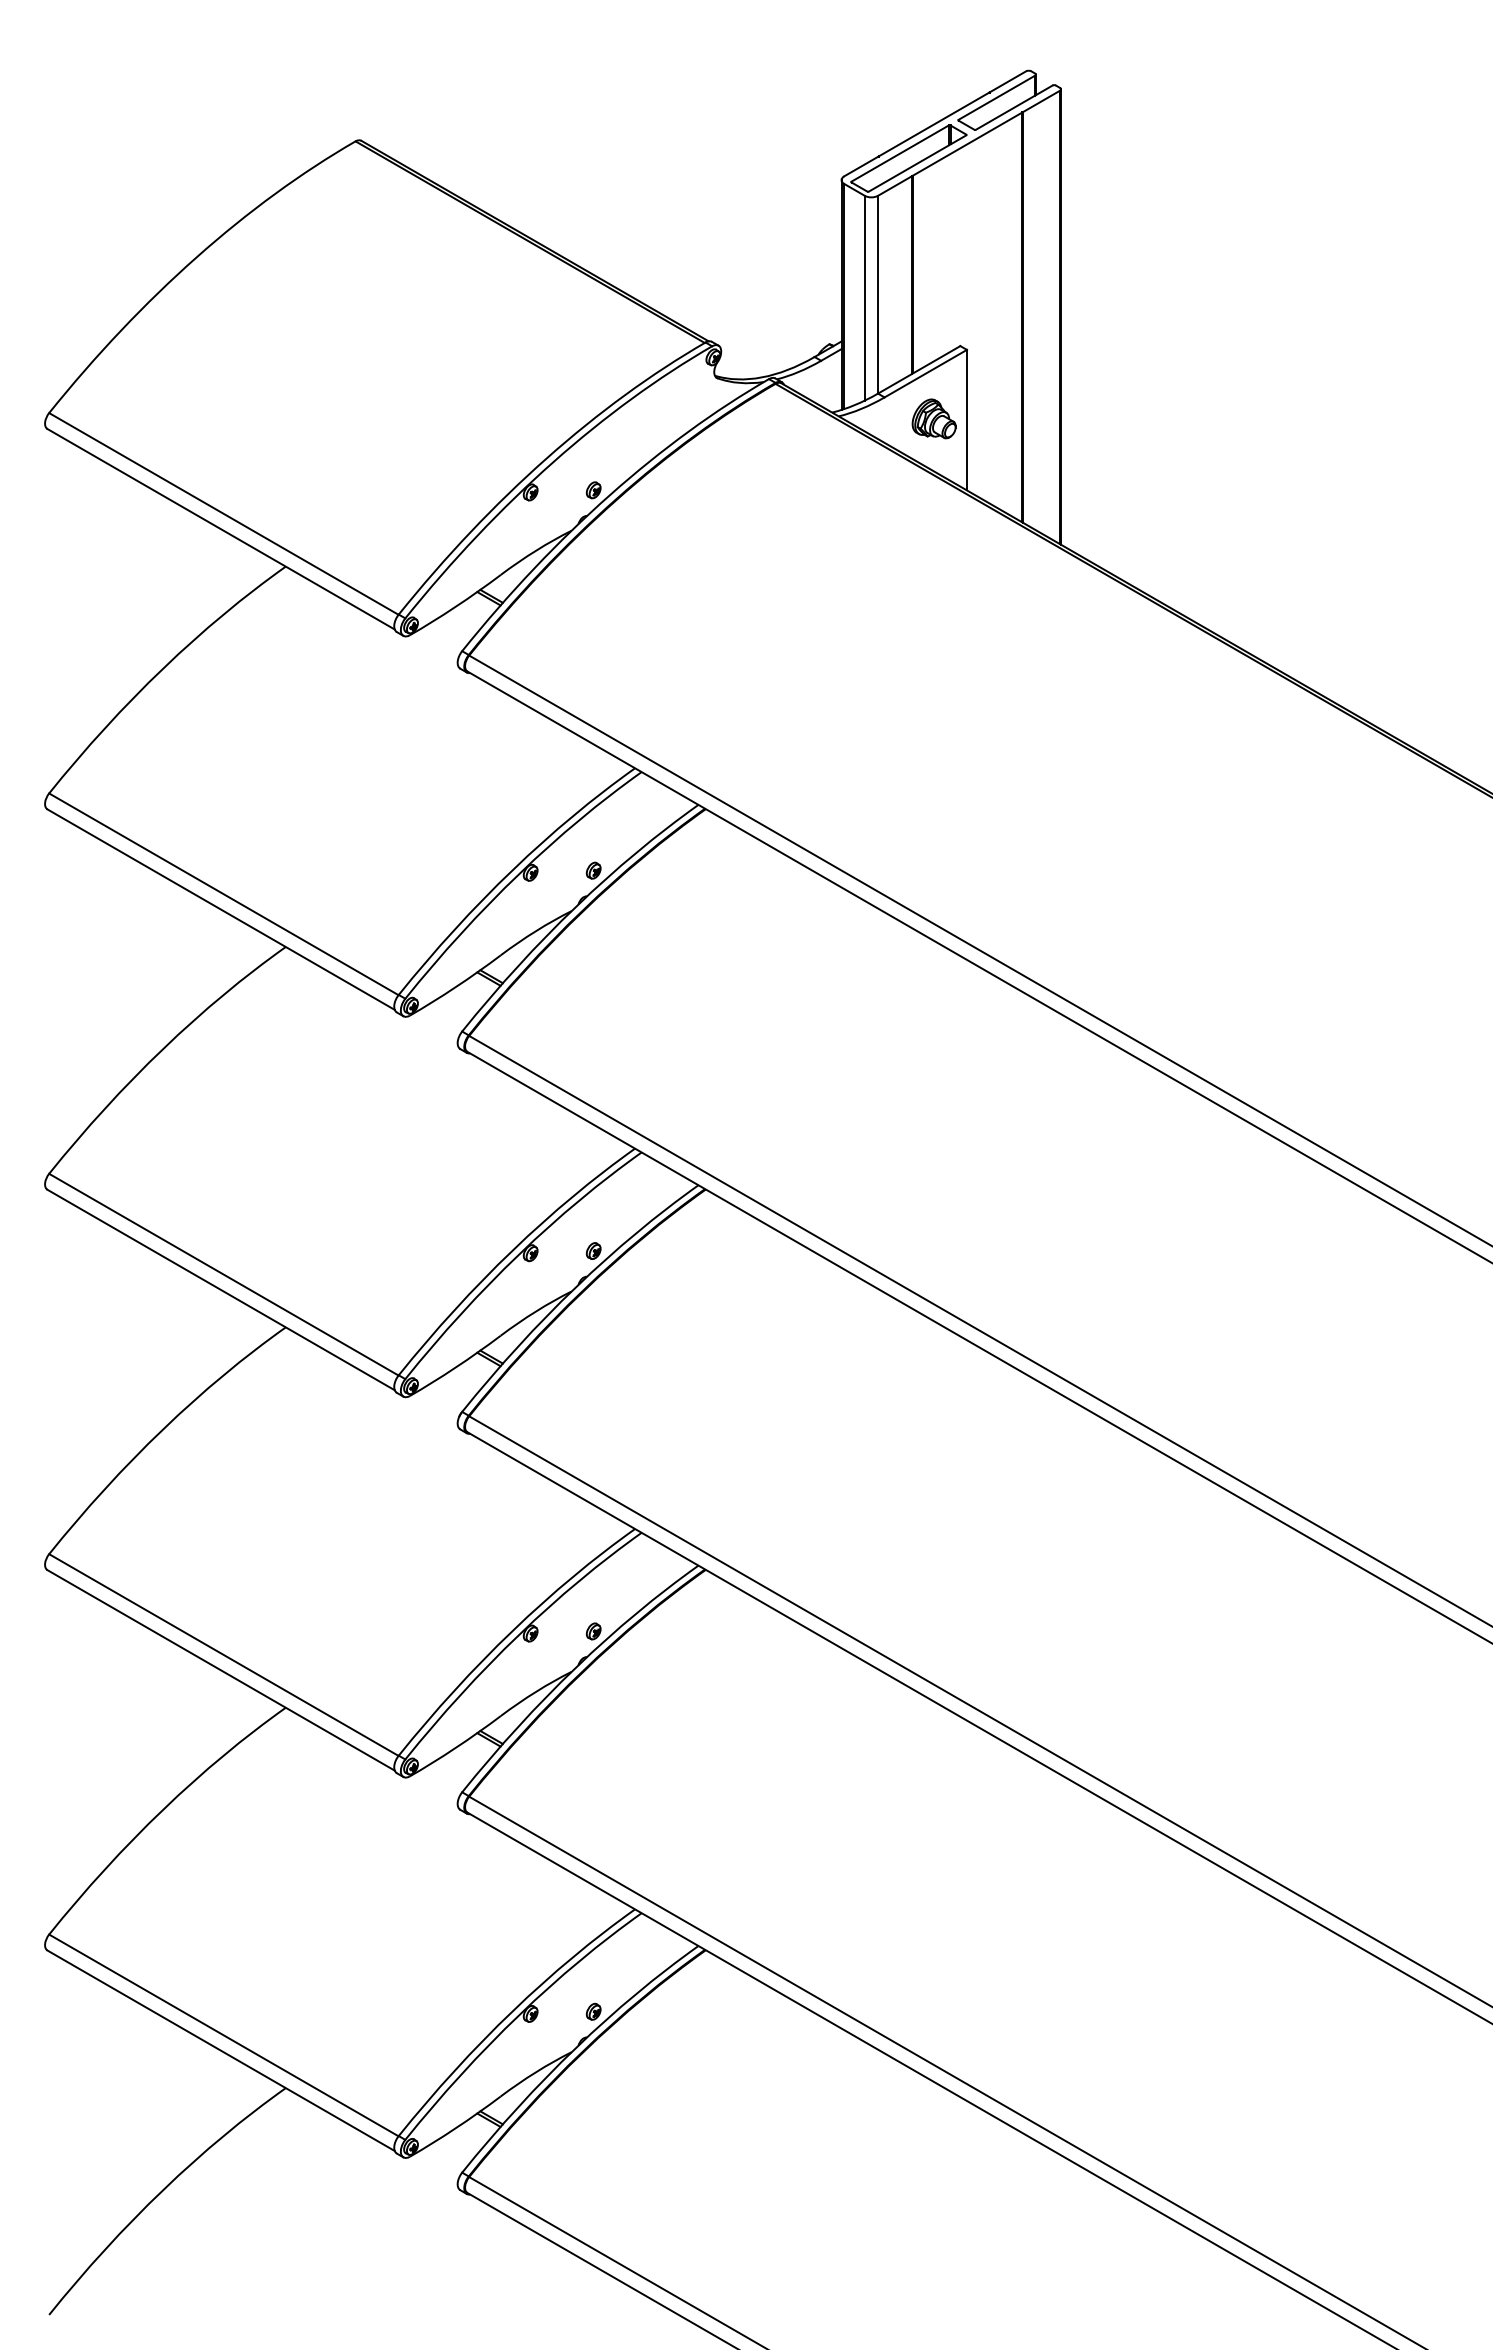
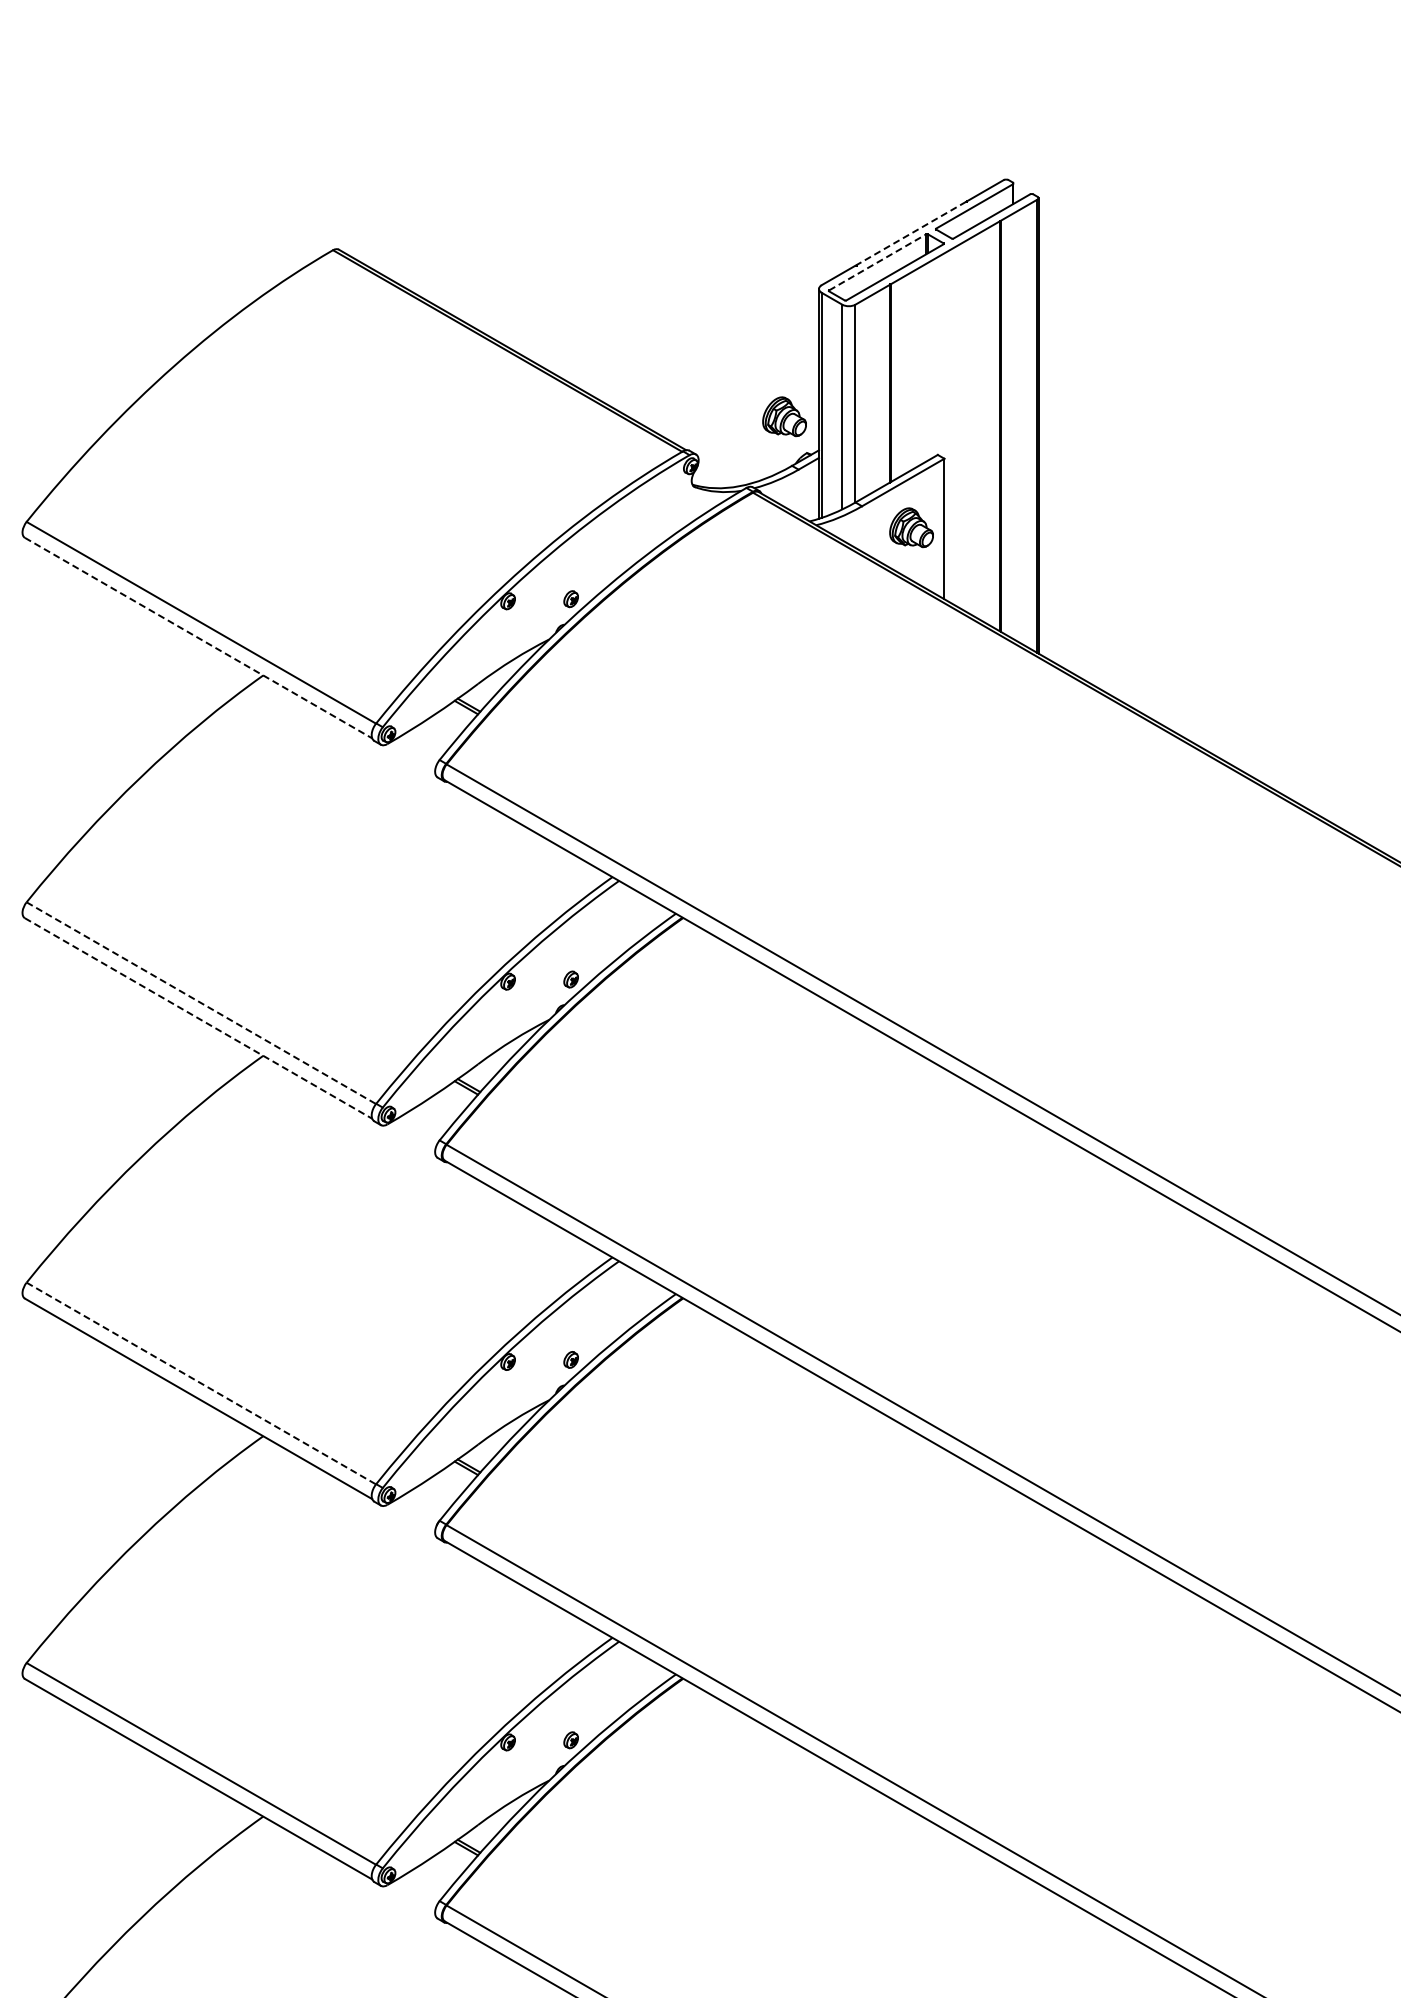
line: (933, 124) -> (910, 233), solid -> dashed
line: (900, 153) -> (877, 262), solid -> dashed
part: (806, 307) -> (783, 416), added
line: (221, 529) -> (198, 638), solid -> dashed
line: (223, 894) -> (200, 1003), solid -> dashed
line: (221, 909) -> (198, 1018), solid -> dashed
line: (223, 1274) -> (200, 1383), solid -> dashed

